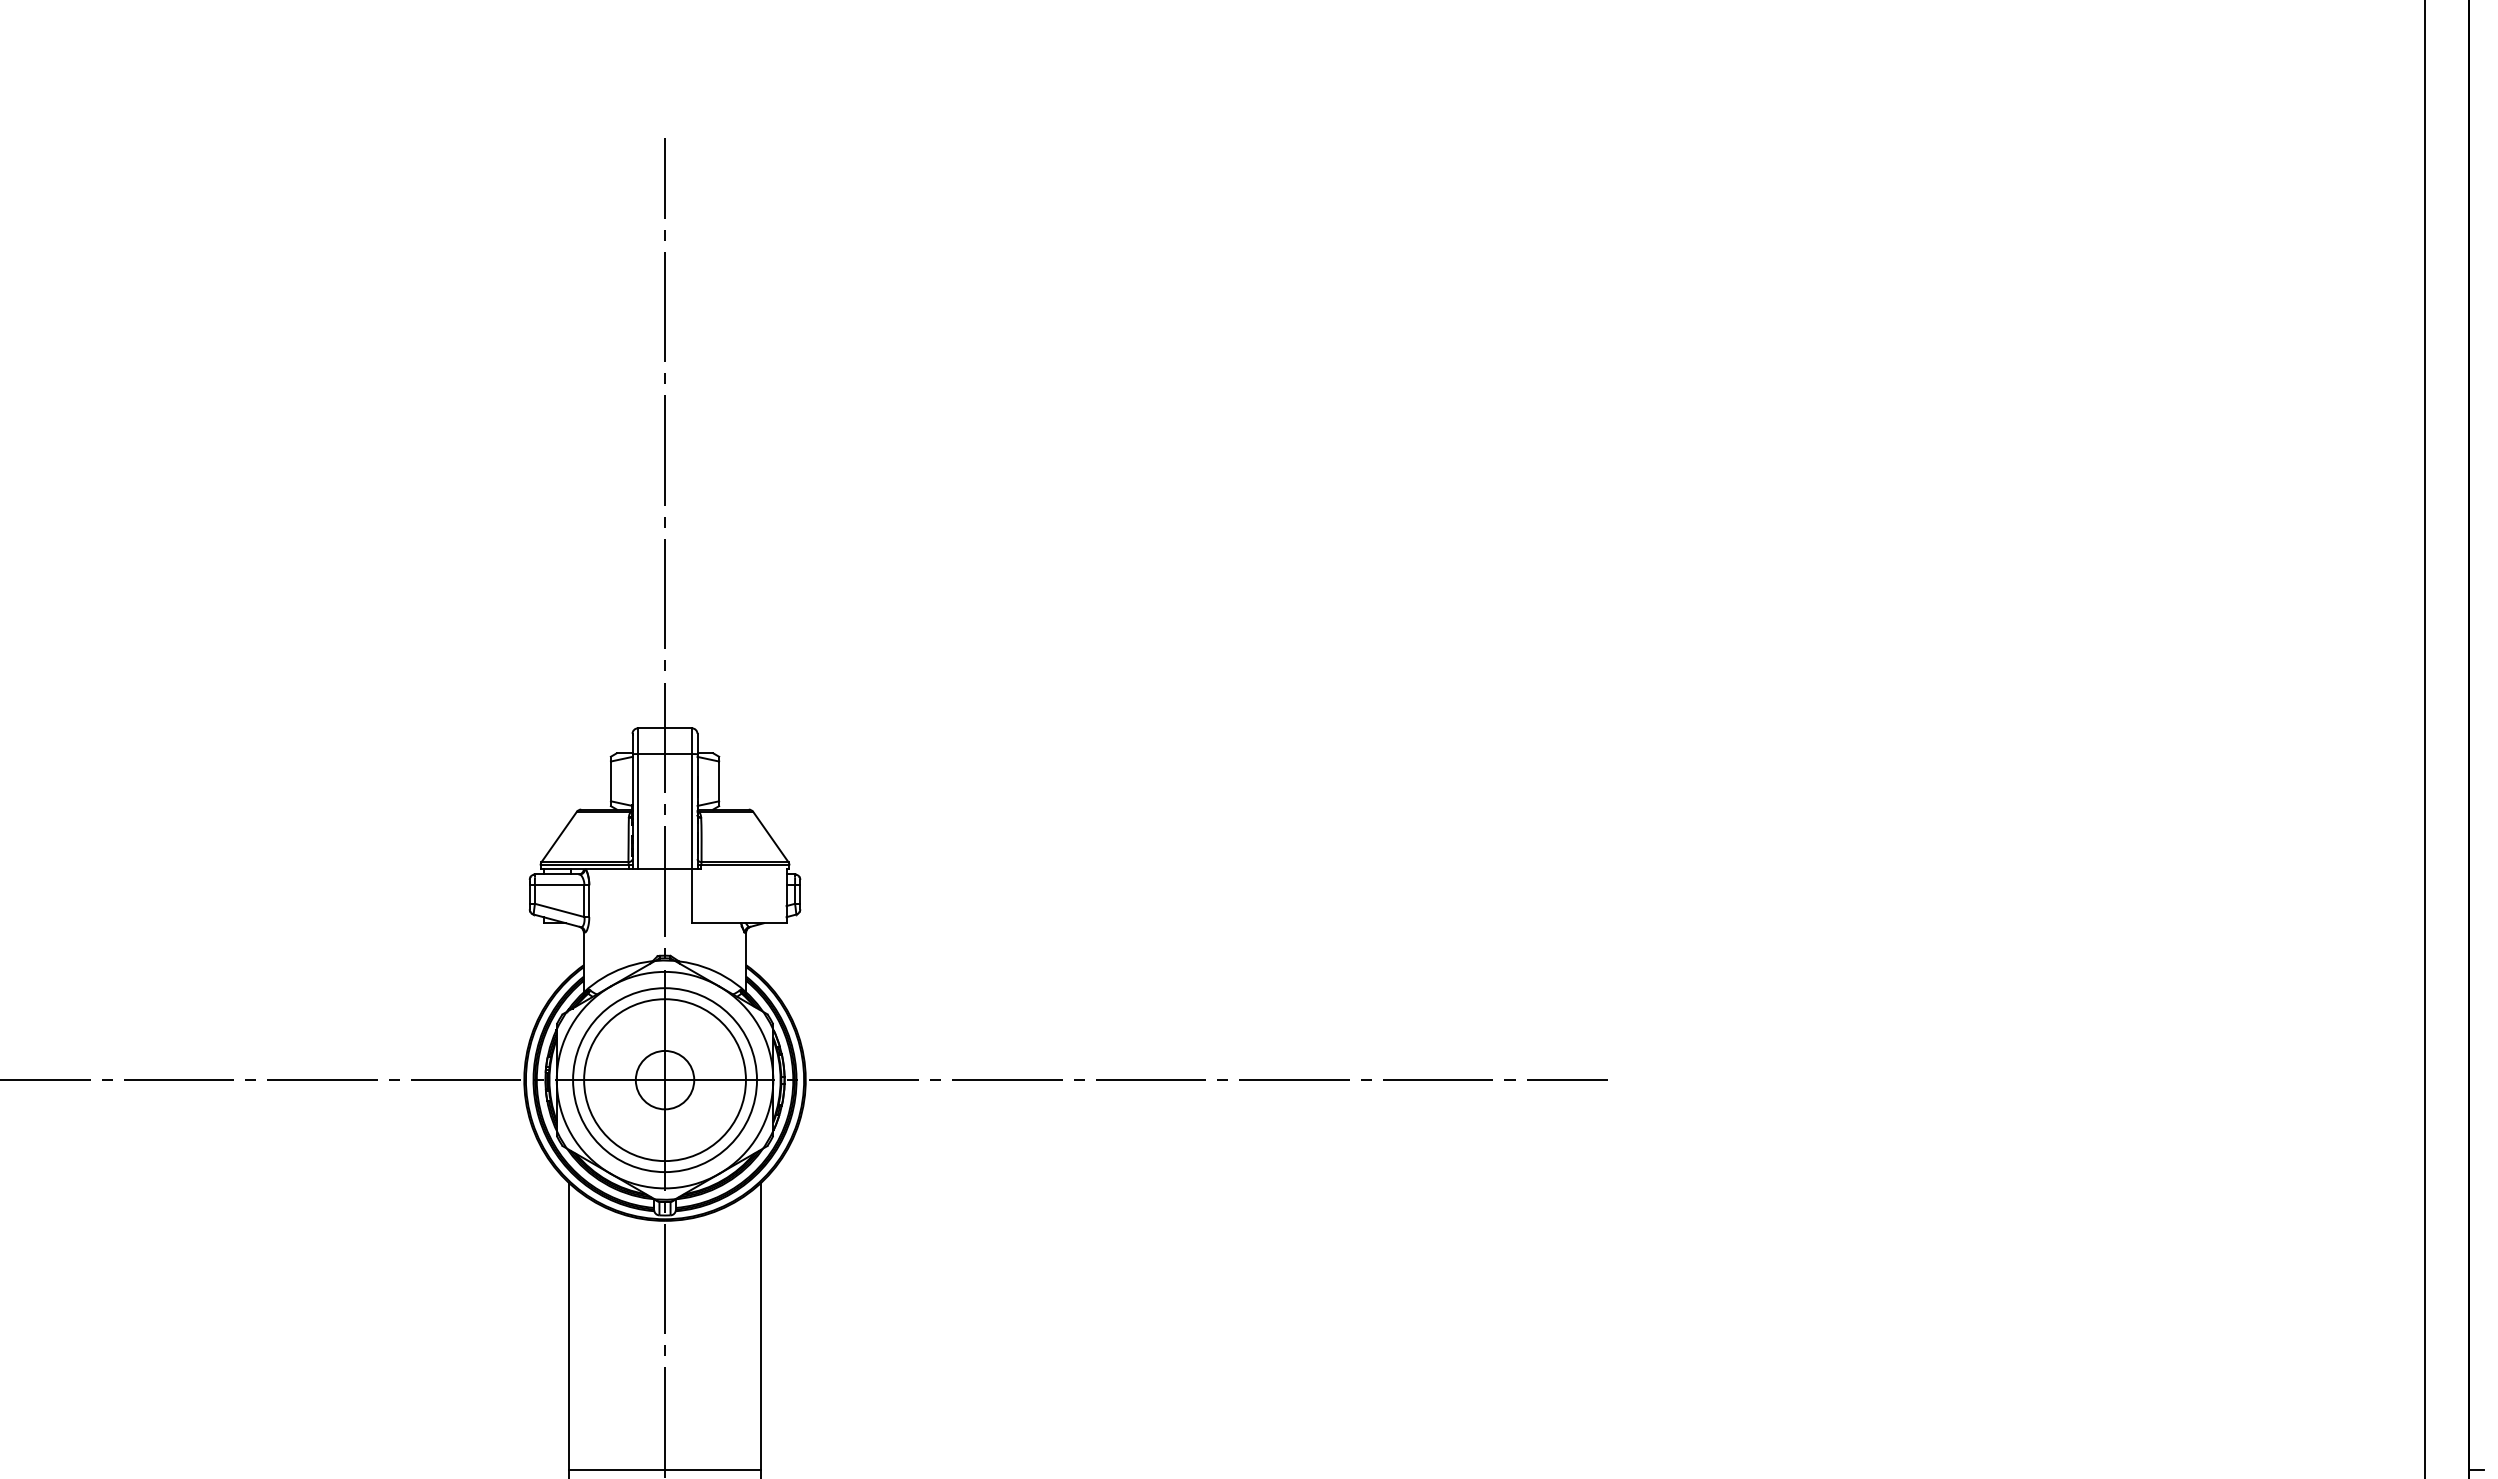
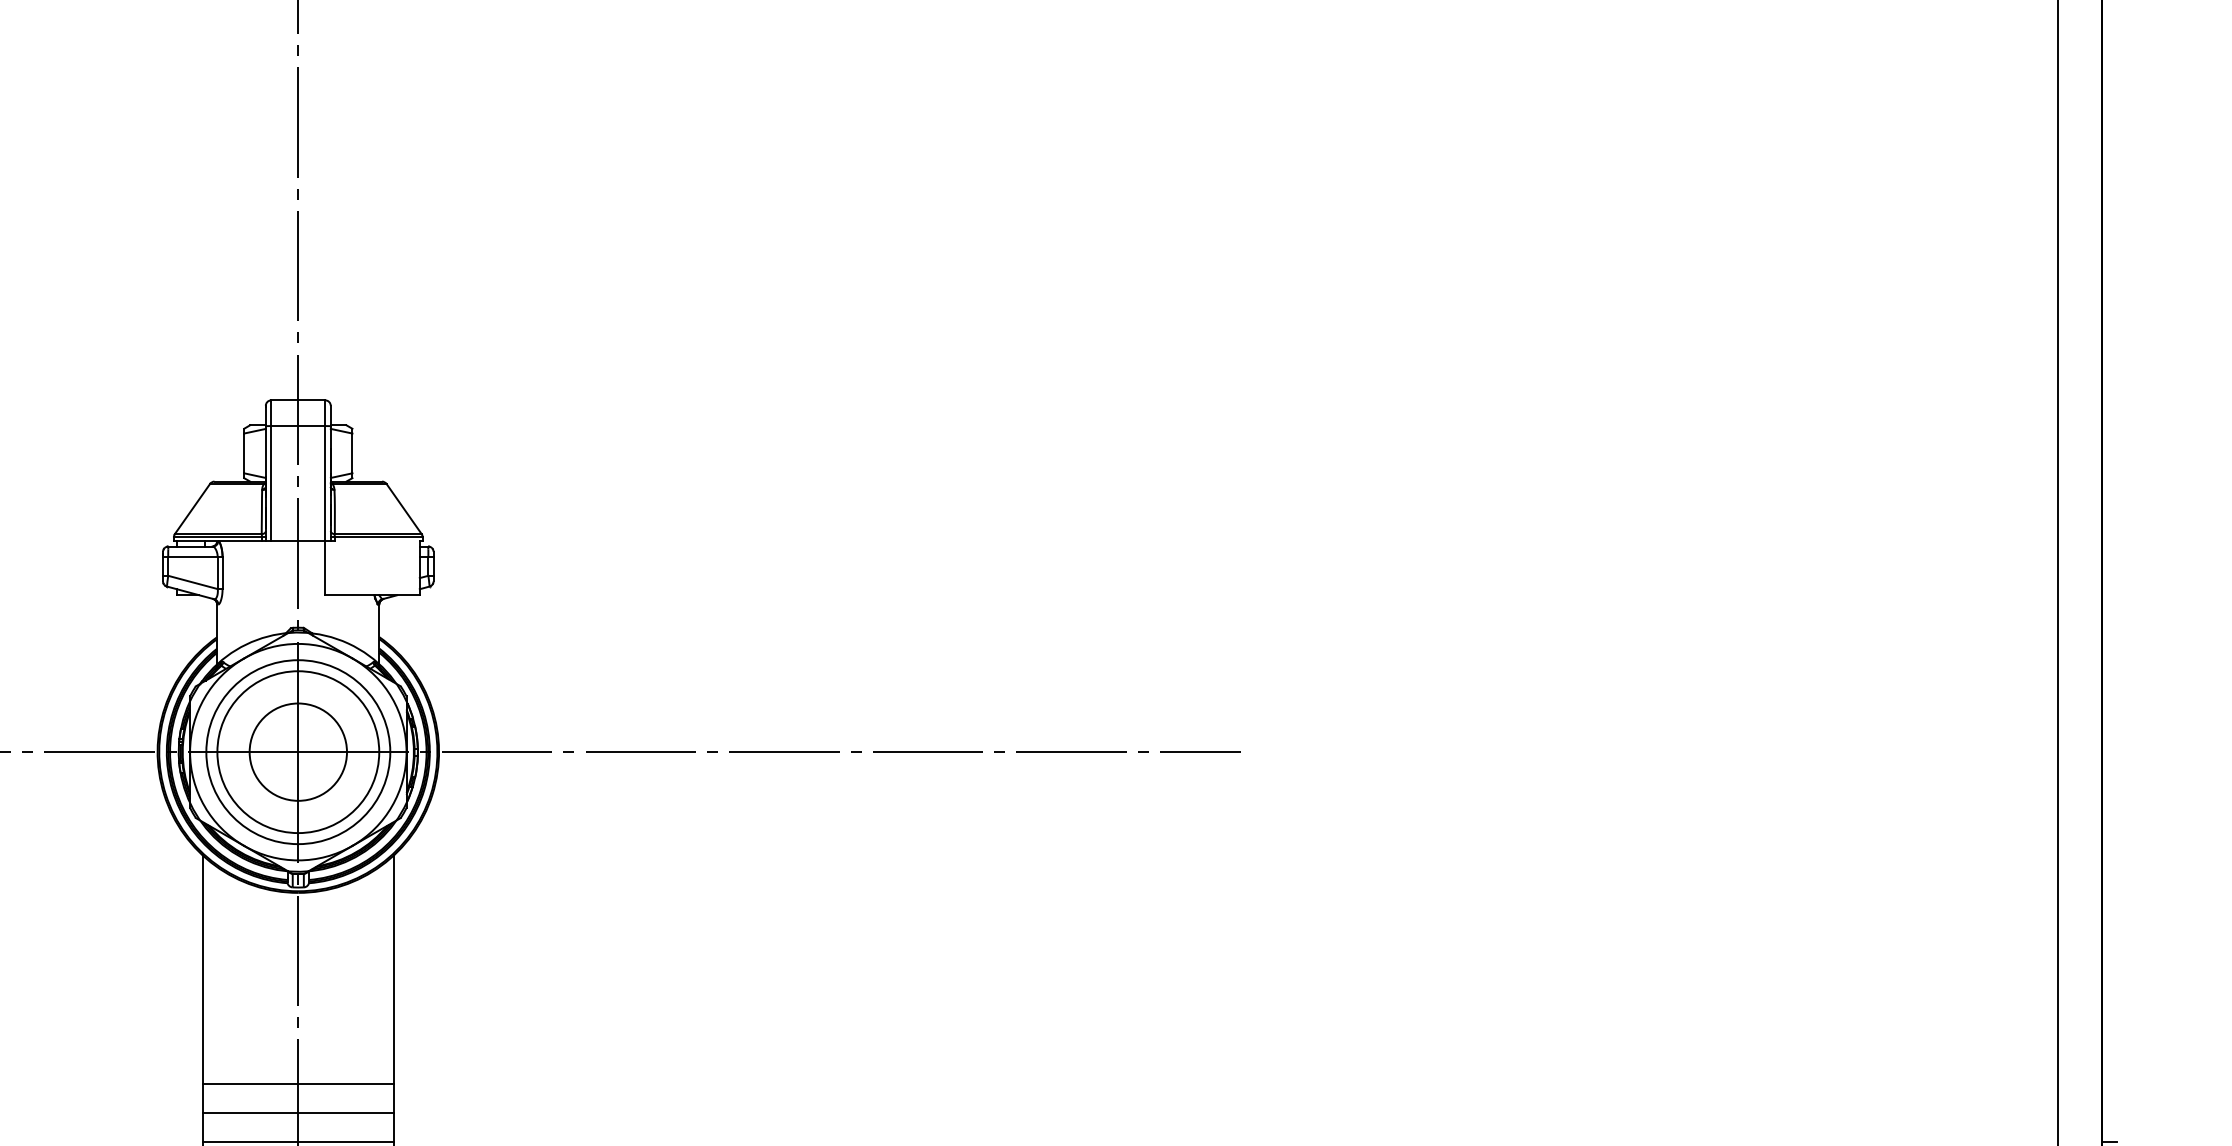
circle: (664, 1079) -> (297, 751), size x1.67
line: (664, 1411) -> (297, 1083), added
line: (664, 1440) -> (297, 1112), added

